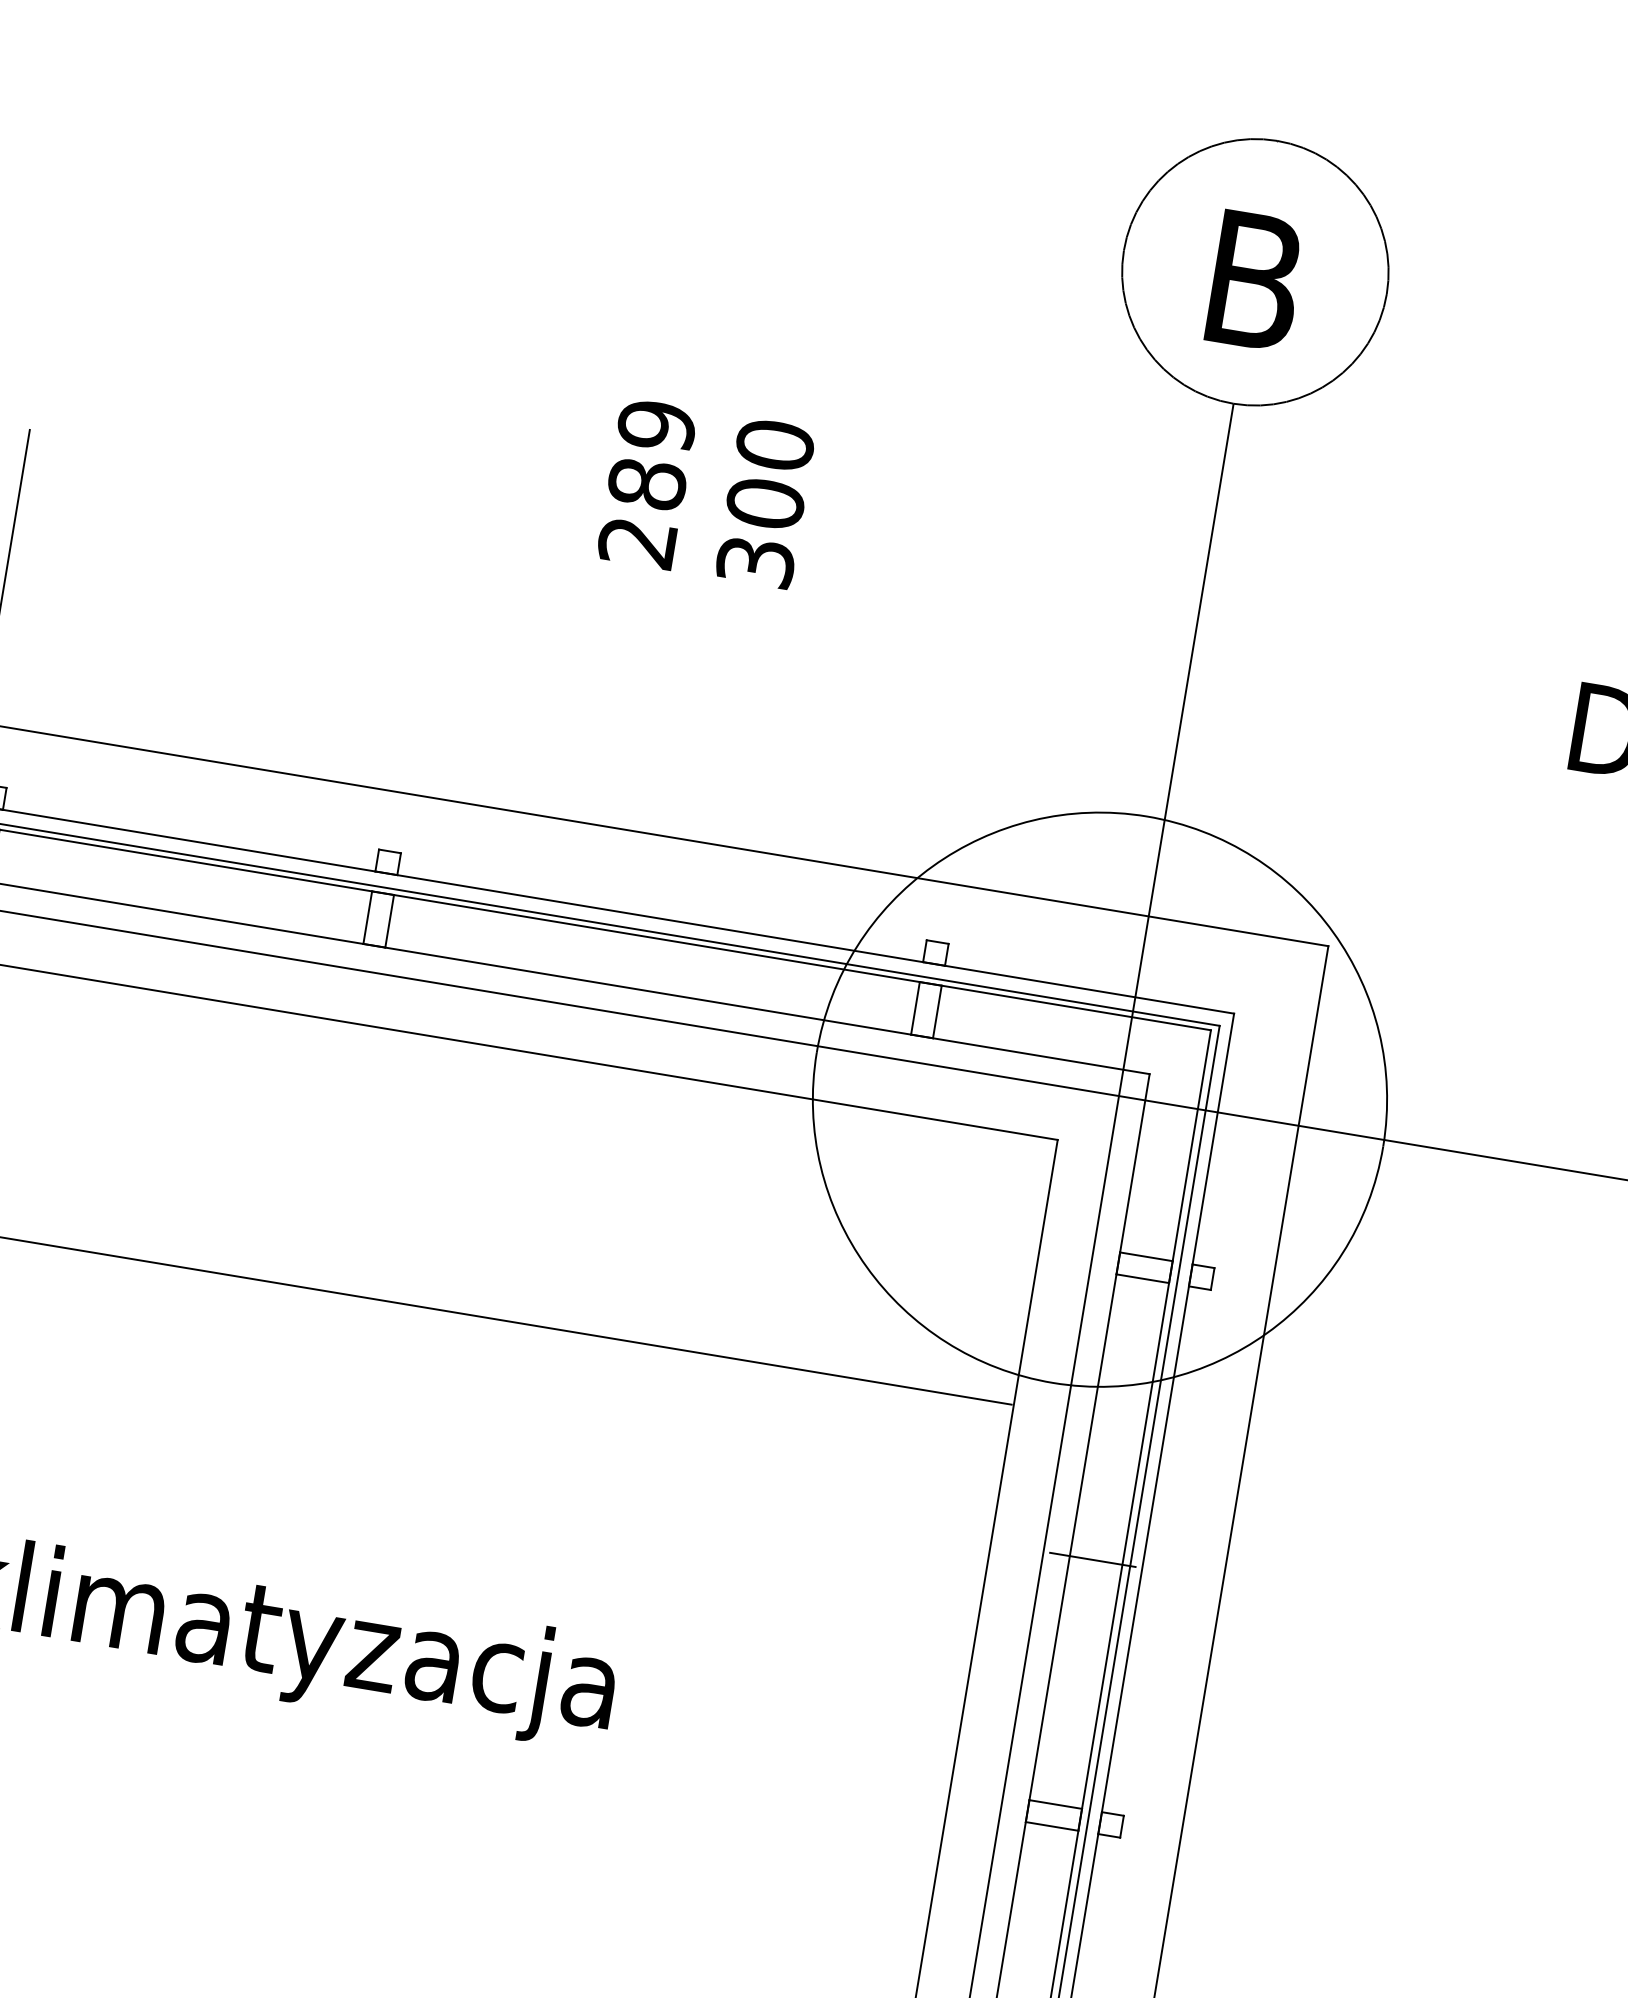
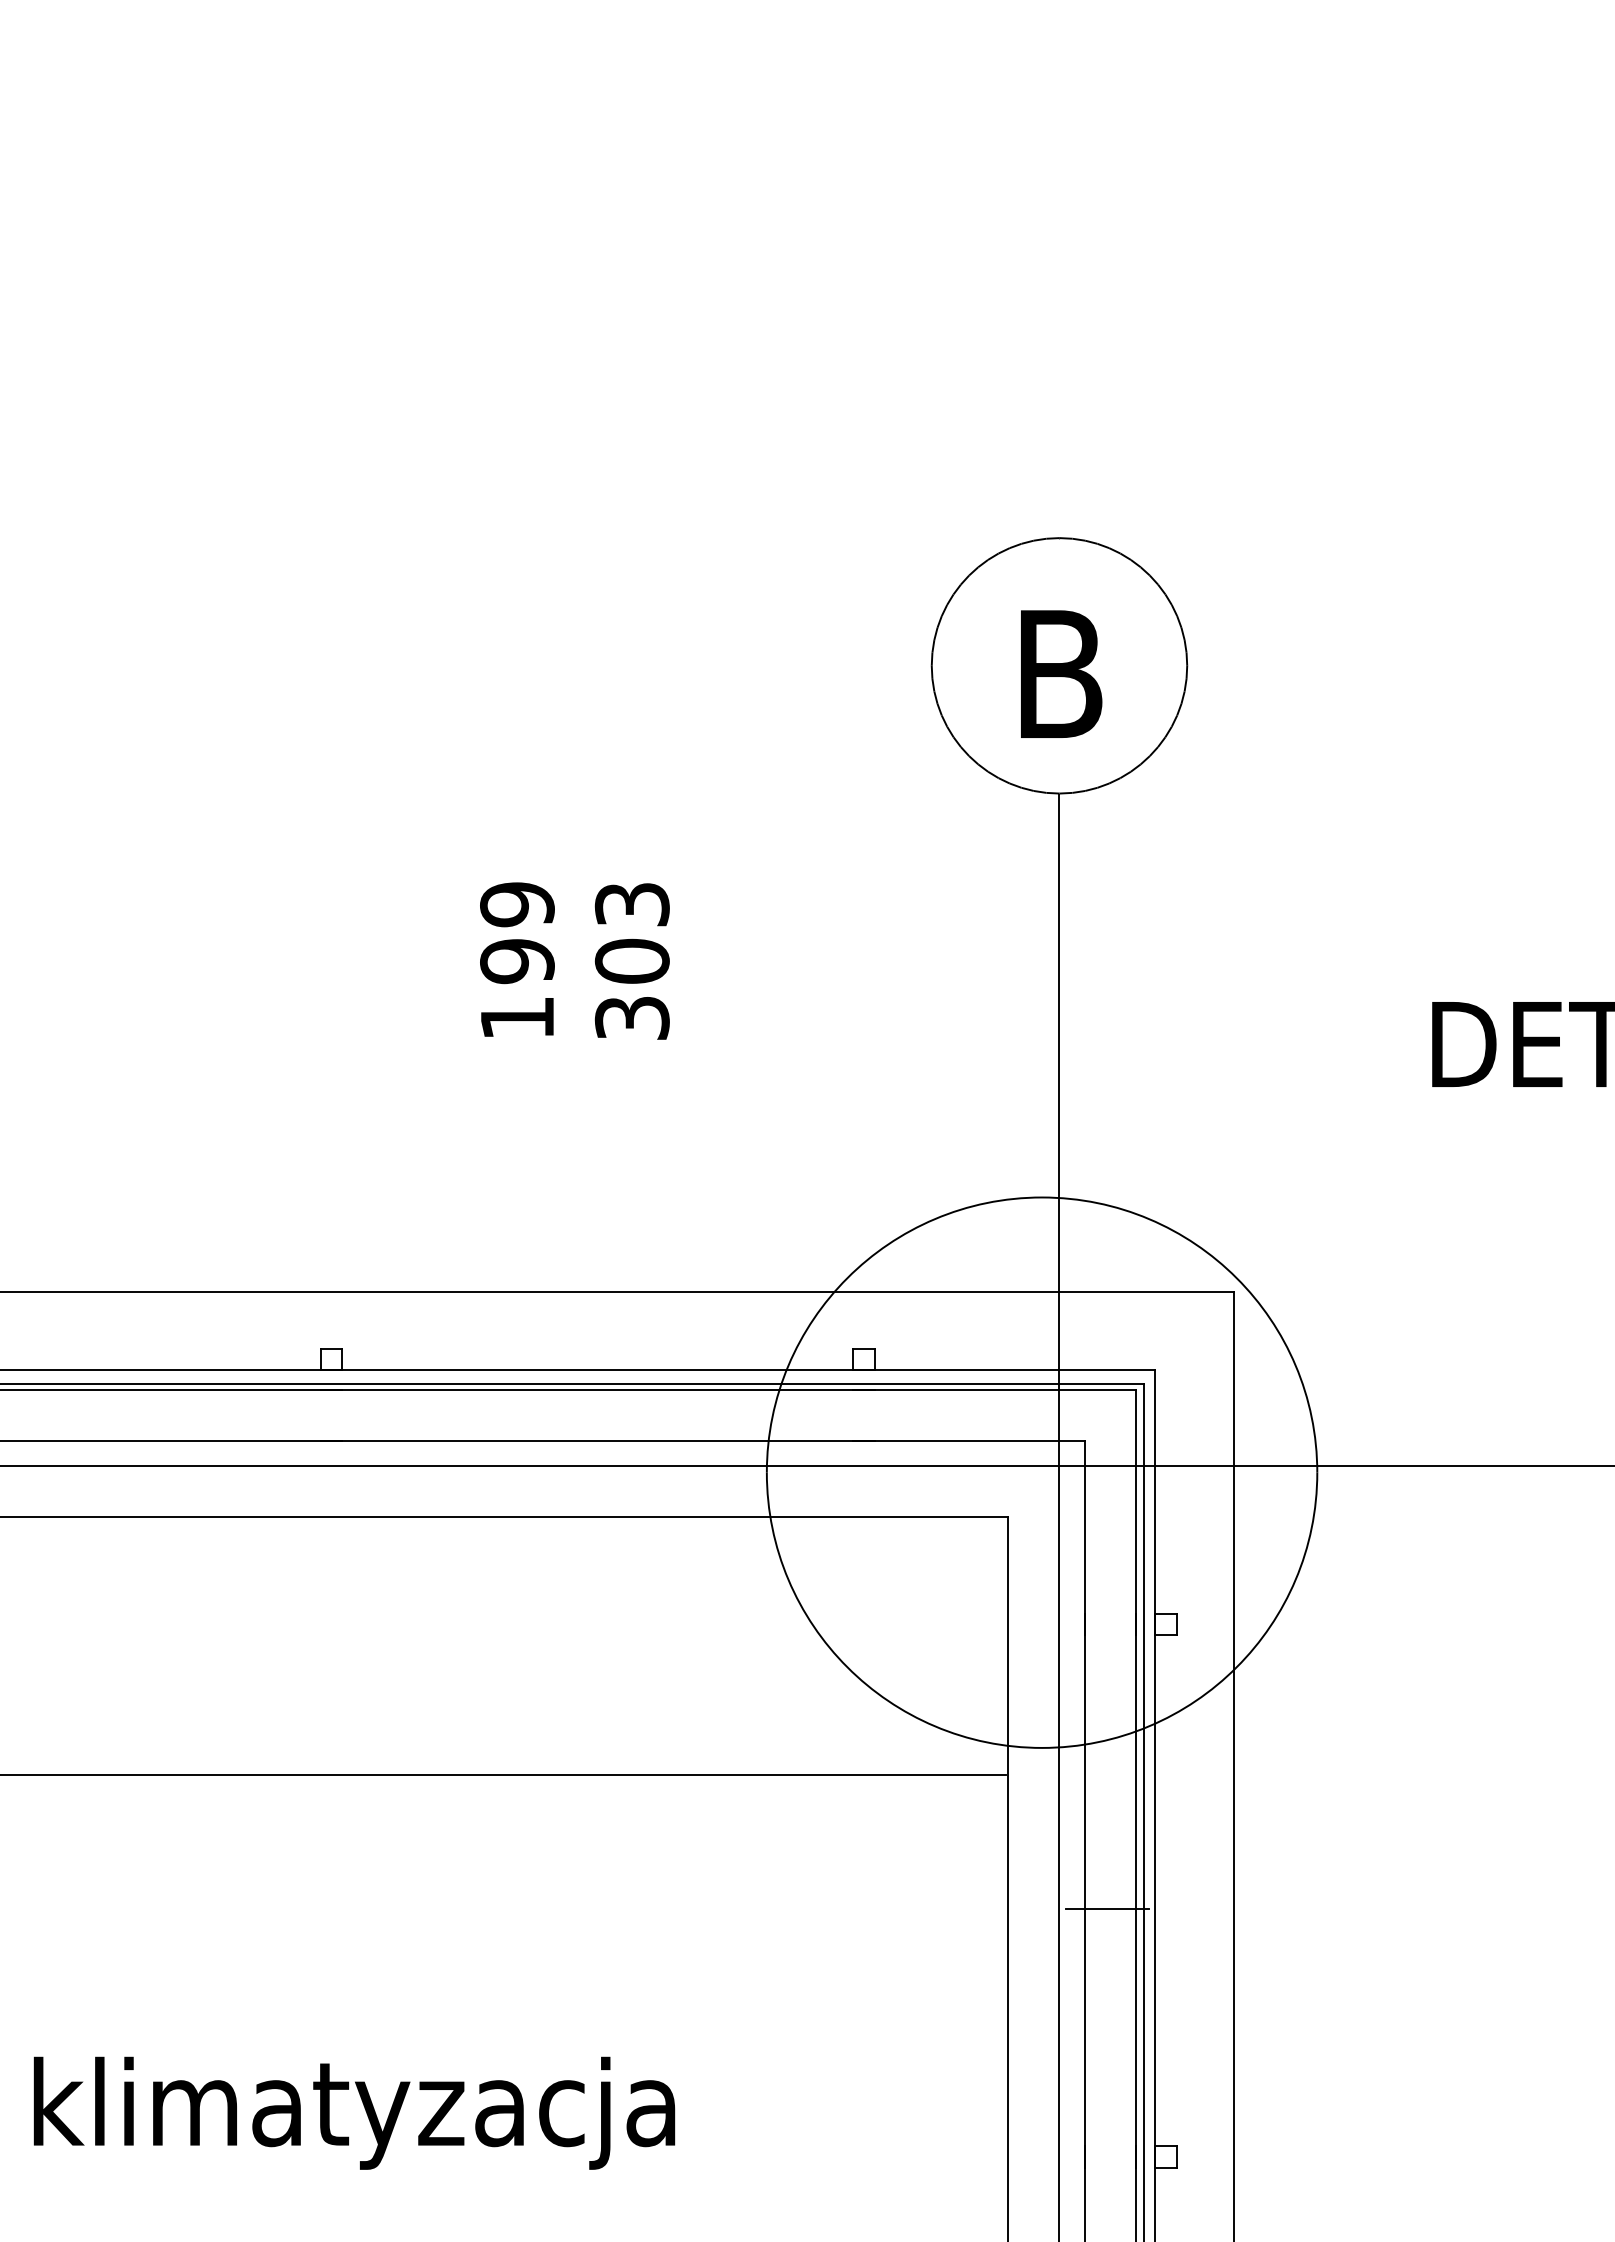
text: (774, 445) -> (631, 904), 300 -> 303
text: (642, 513) -> (517, 989), 289 -> 199
line: (368, 917) -> (321, 1414), removed
line: (389, 920) -> (342, 1414), removed
line: (915, 1007) -> (853, 1414), removed
line: (937, 1011) -> (874, 1414), removed
line: (1146, 1257) -> (1110, 1614), removed
line: (1142, 1278) -> (1110, 1635), removed
line: (1055, 1804) -> (1110, 2146), removed
line: (1052, 1826) -> (1110, 2167), removed

